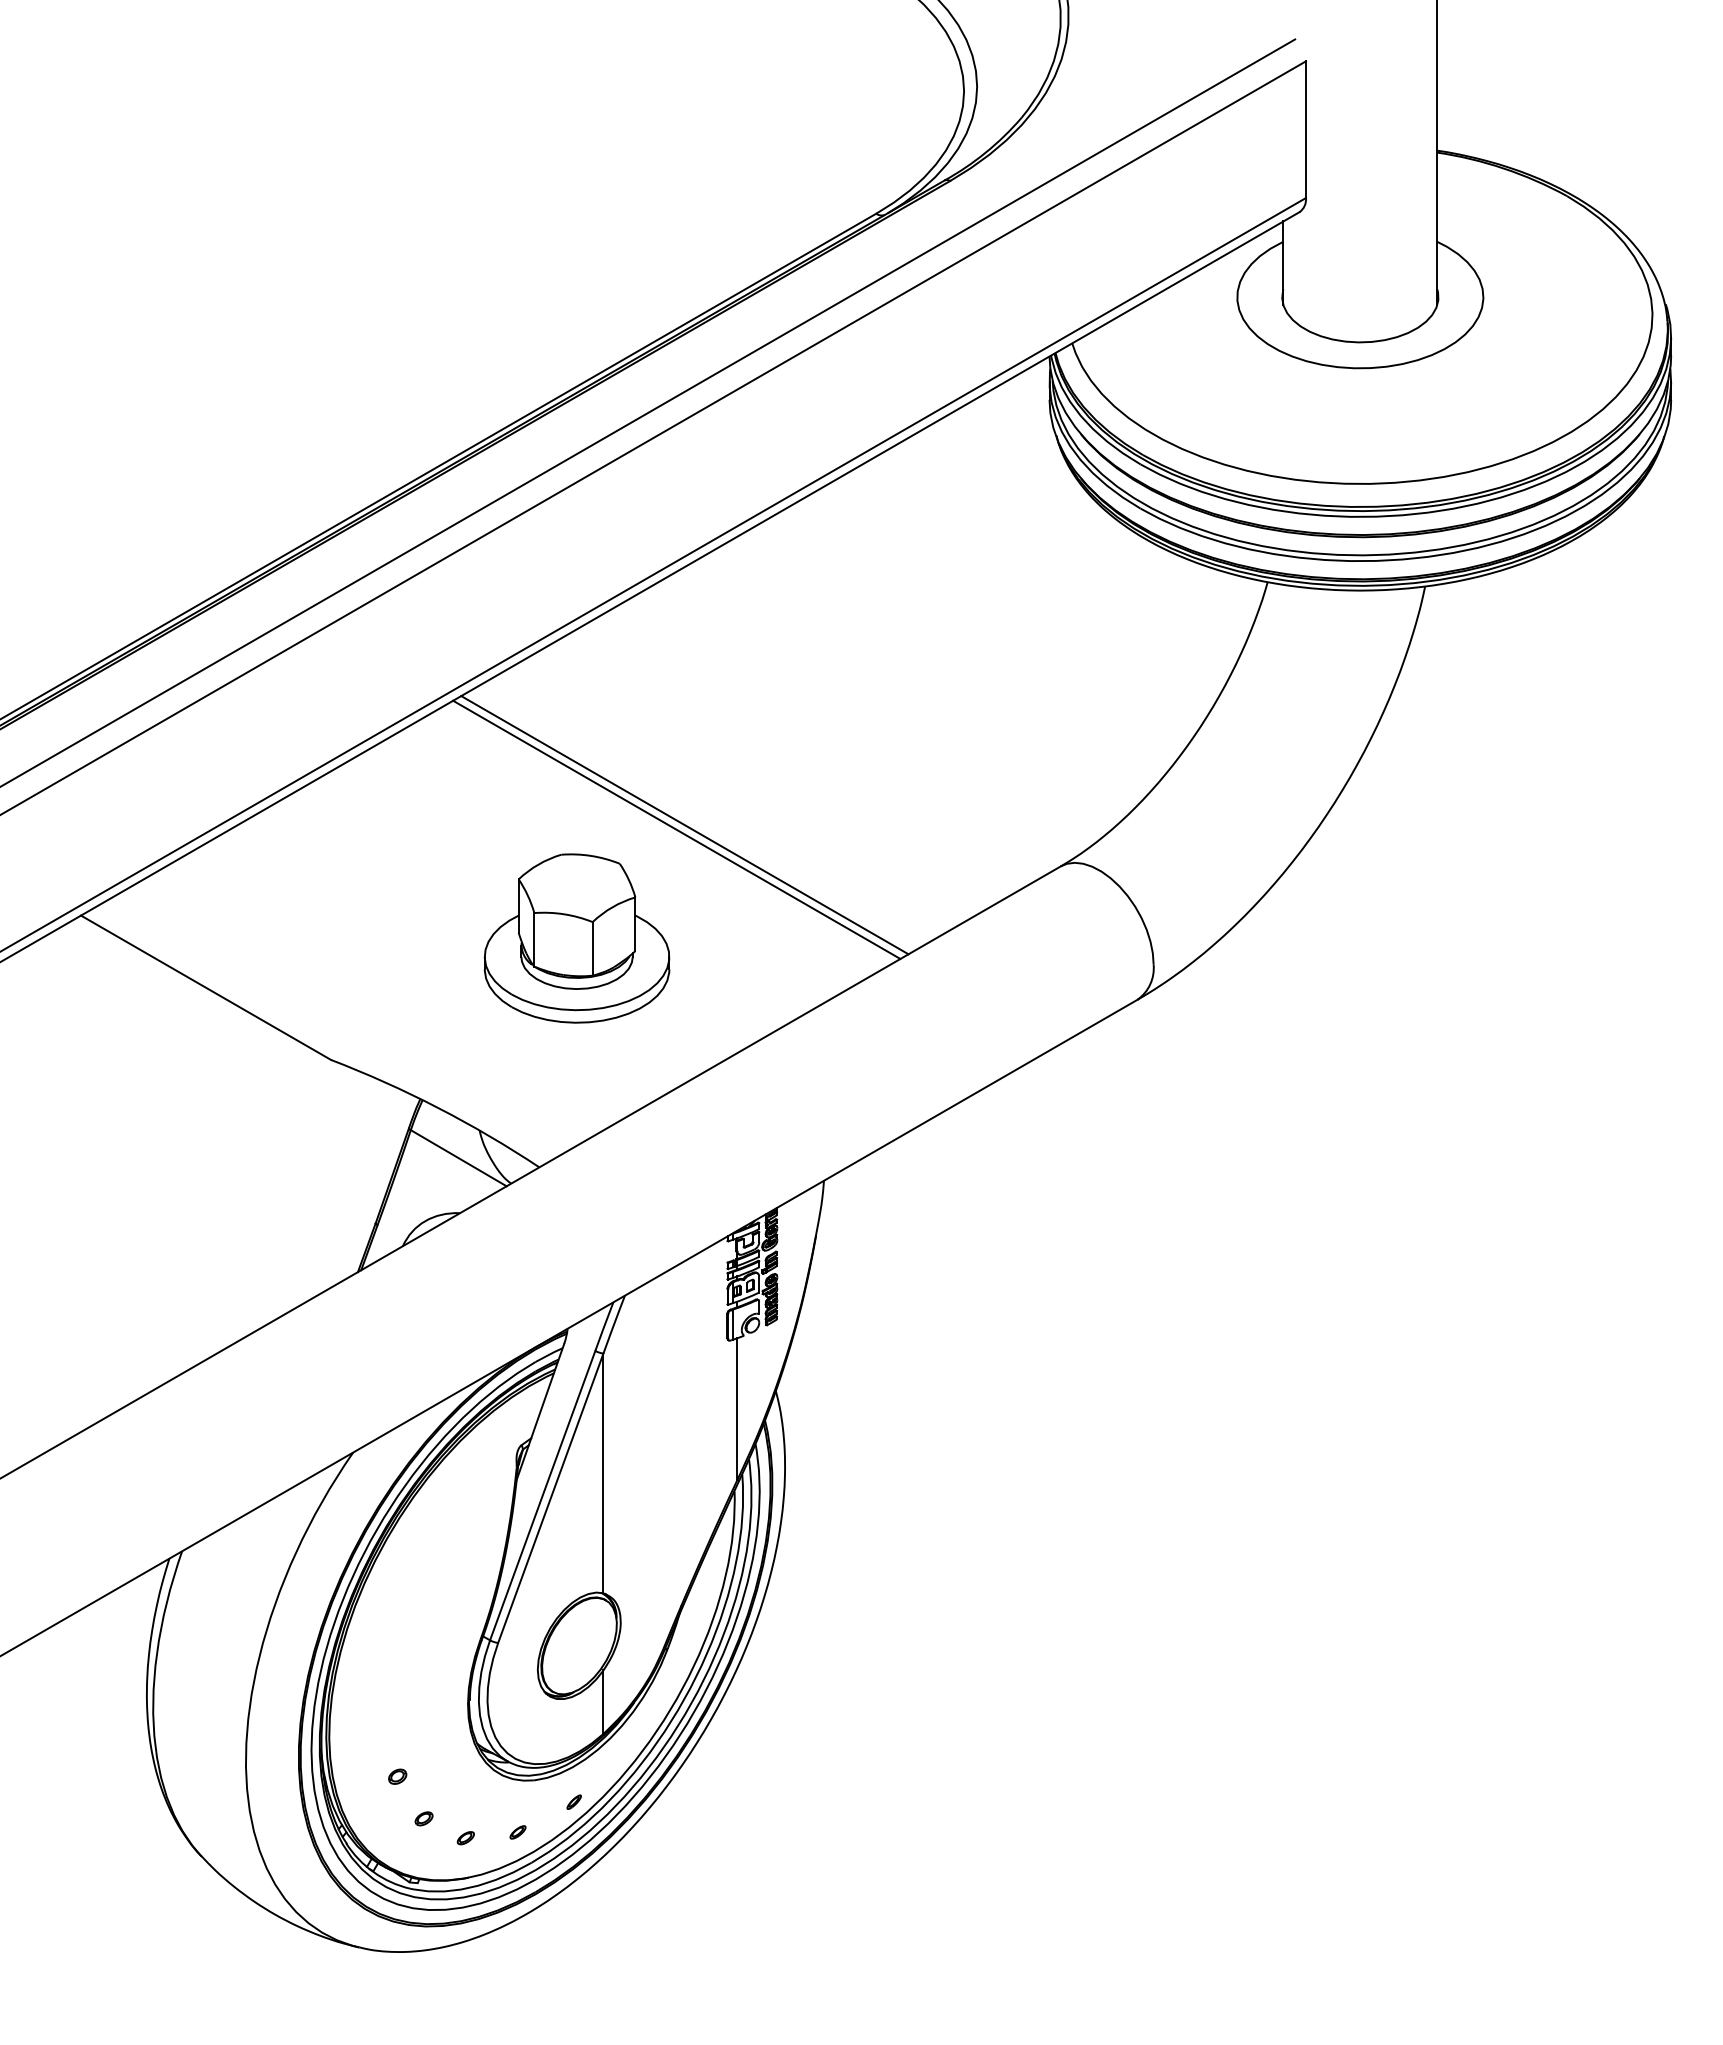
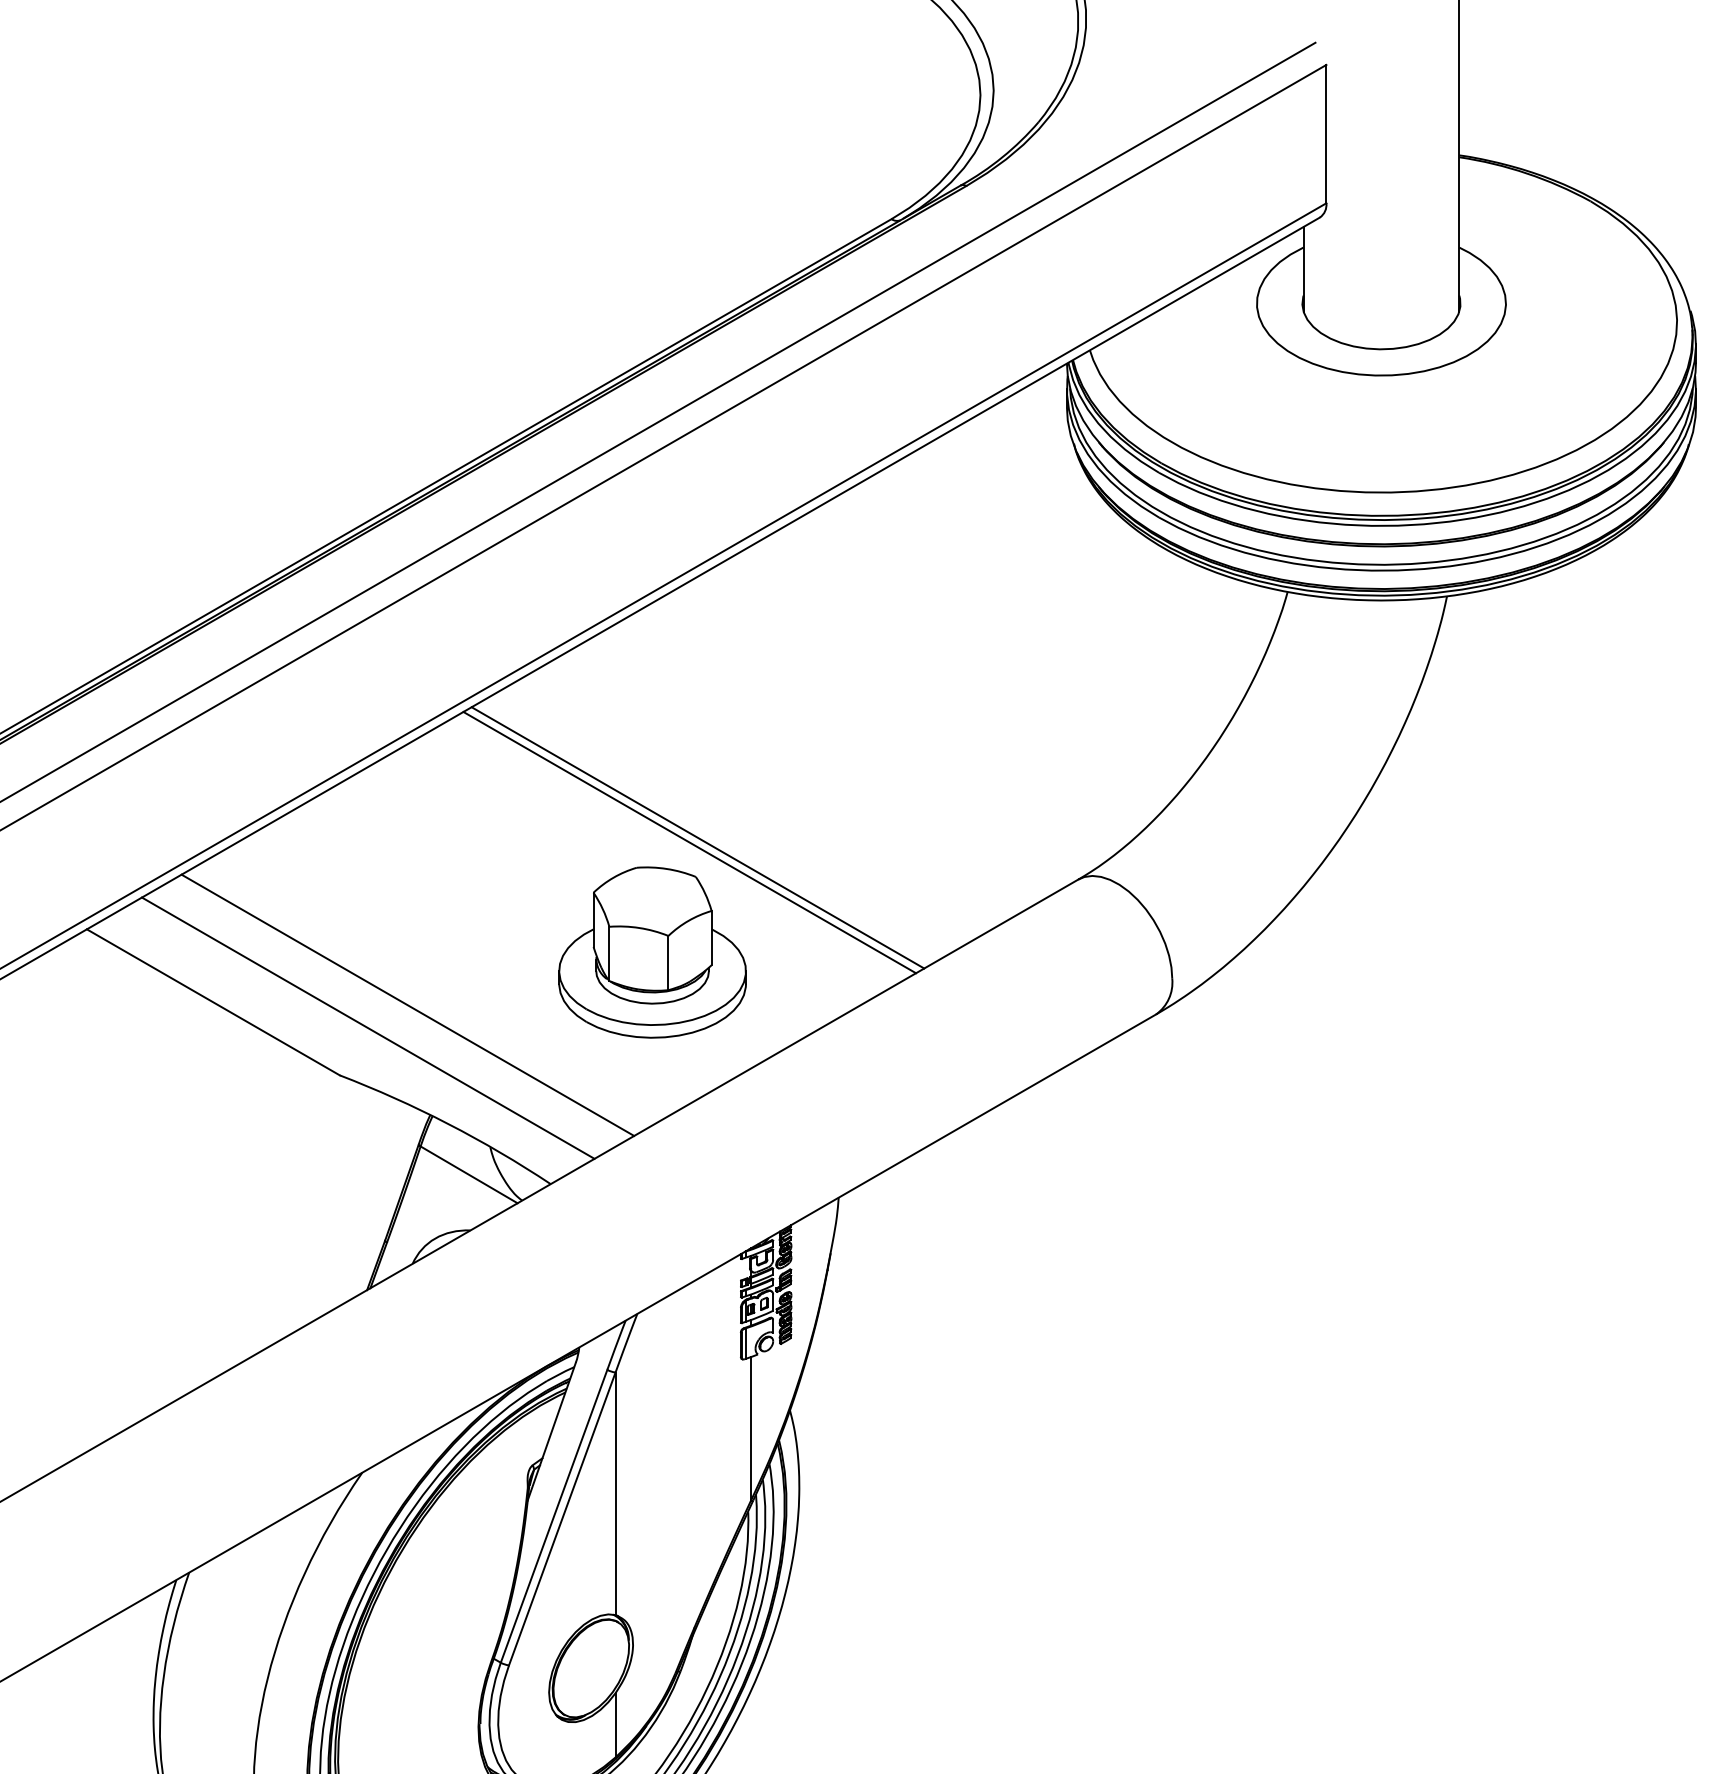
part: (576, 938) -> (652, 952), moved
line: (397, 990) -> (407, 1005), added
line: (358, 1013) -> (367, 1028), added

